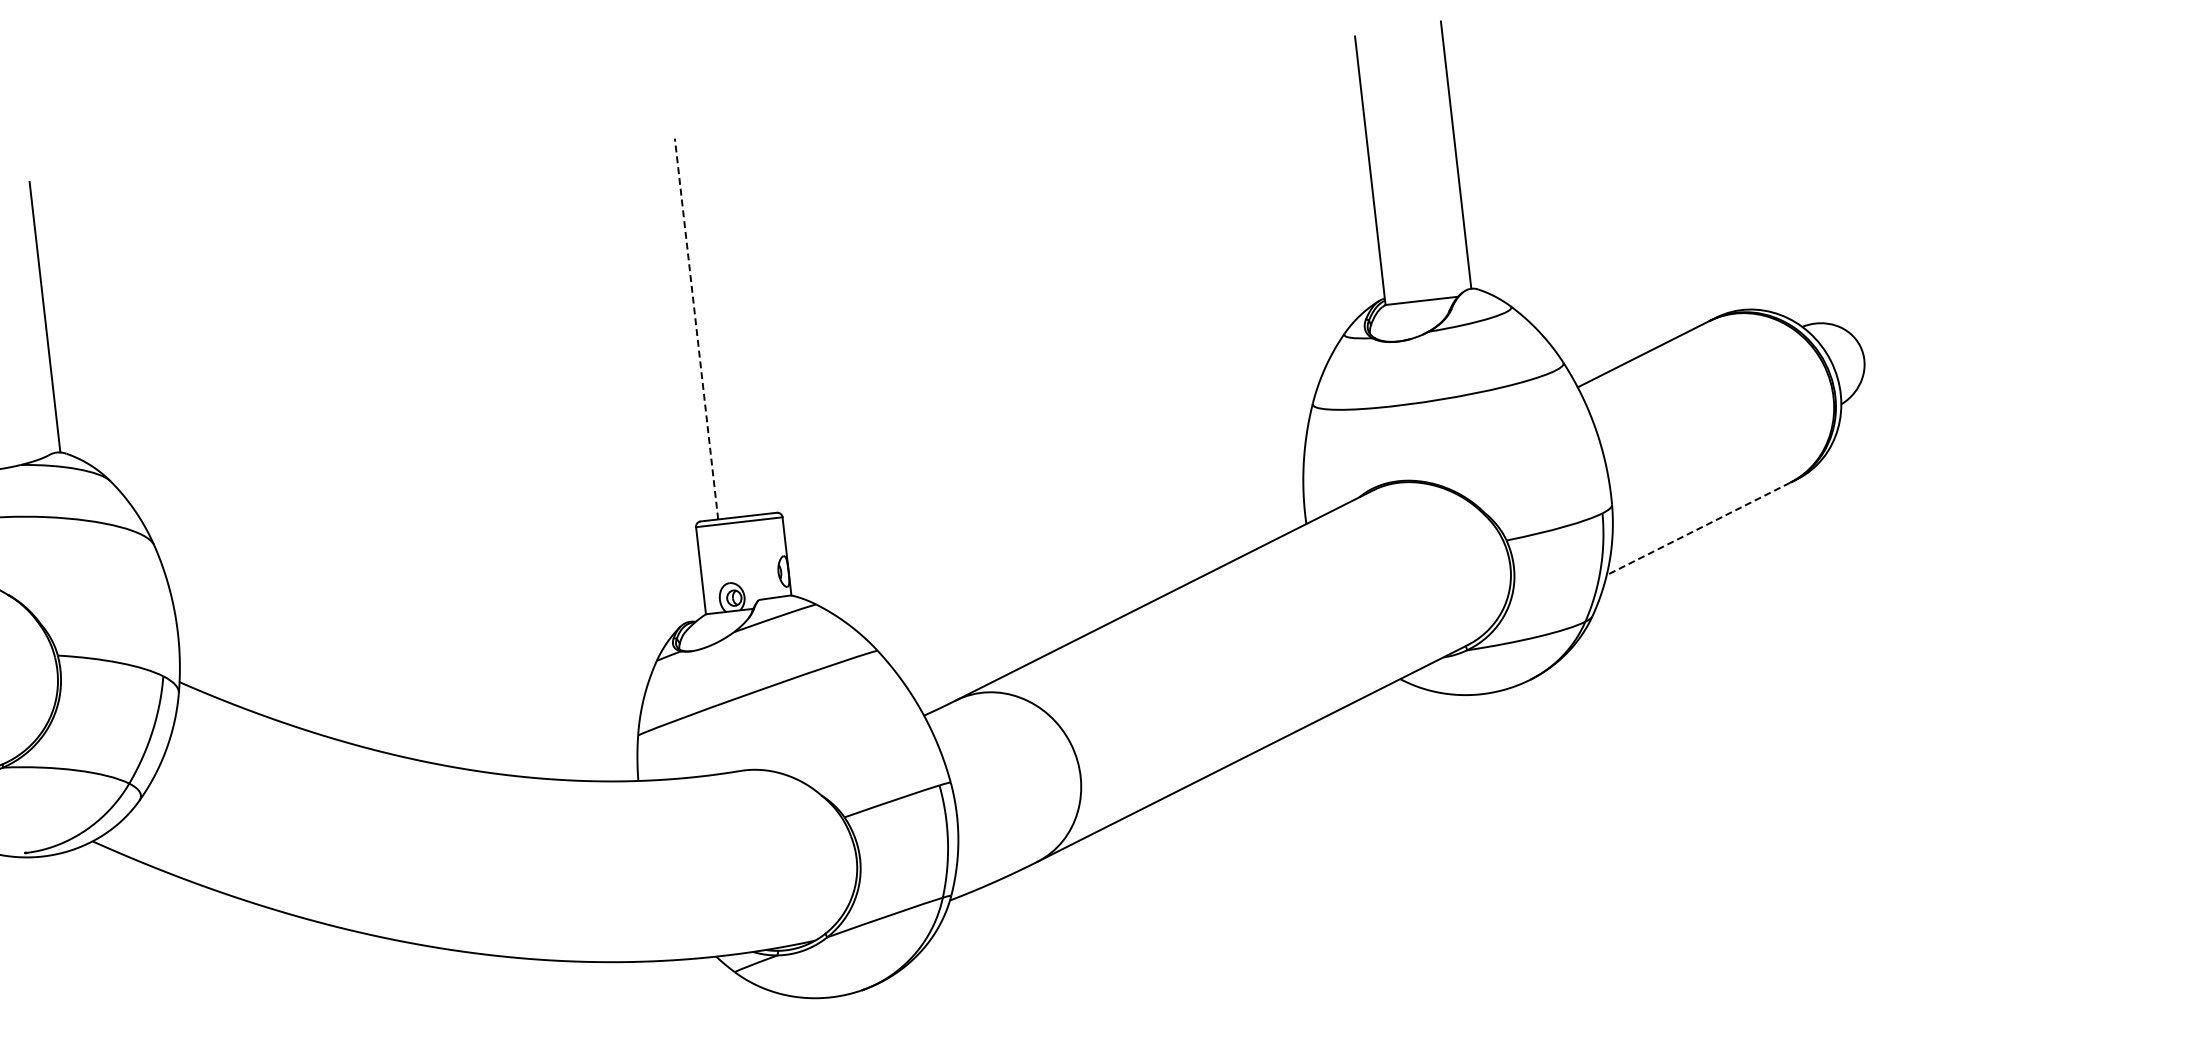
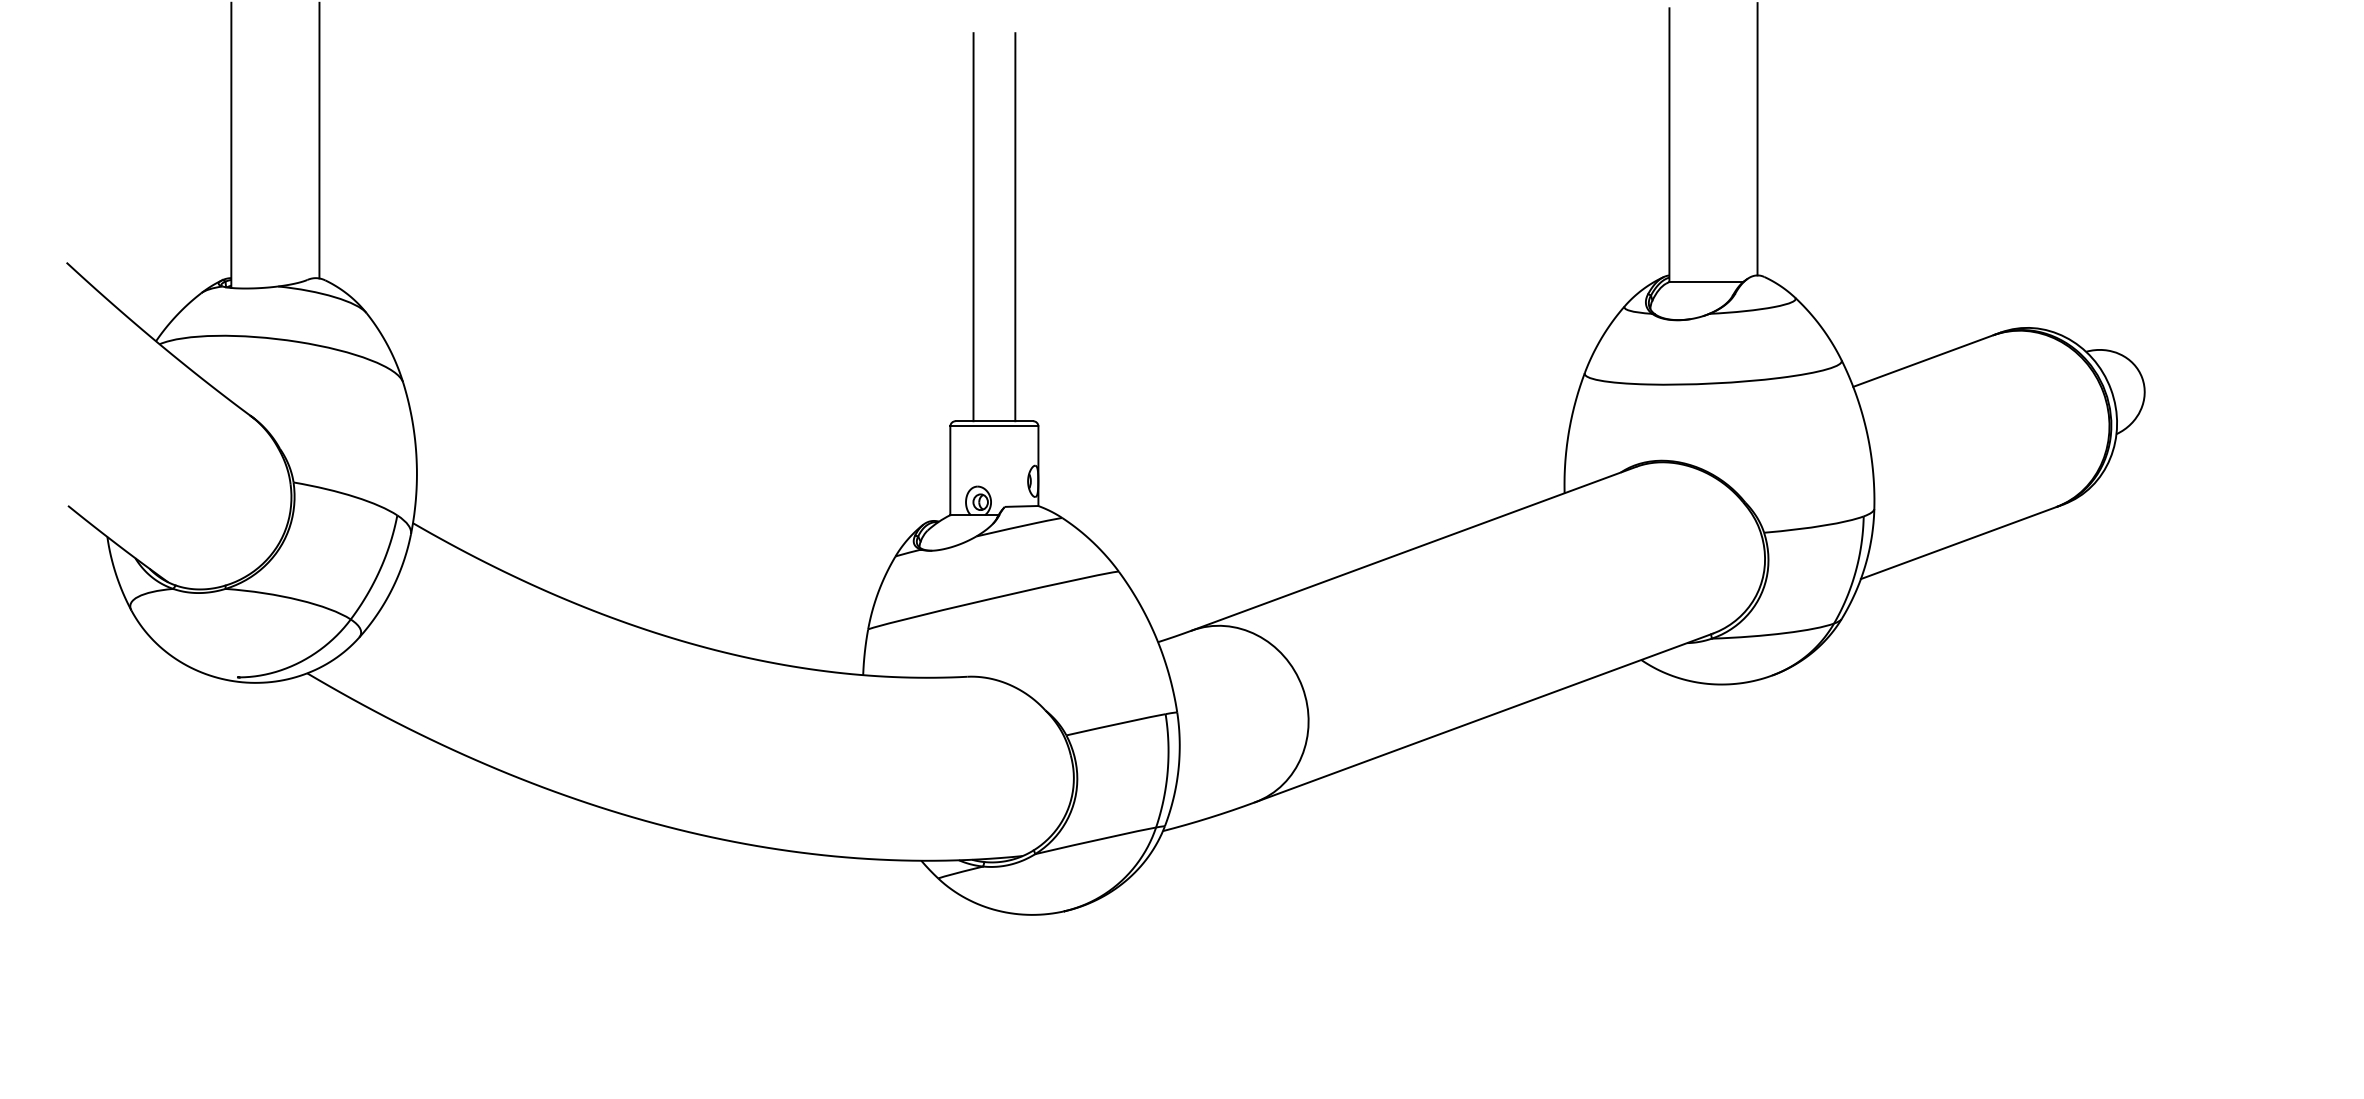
line: (737, 324) -> (1015, 227), added
line: (696, 328) -> (973, 226), dashed -> solid
line: (1698, 529) -> (1958, 543), dashed -> solid

